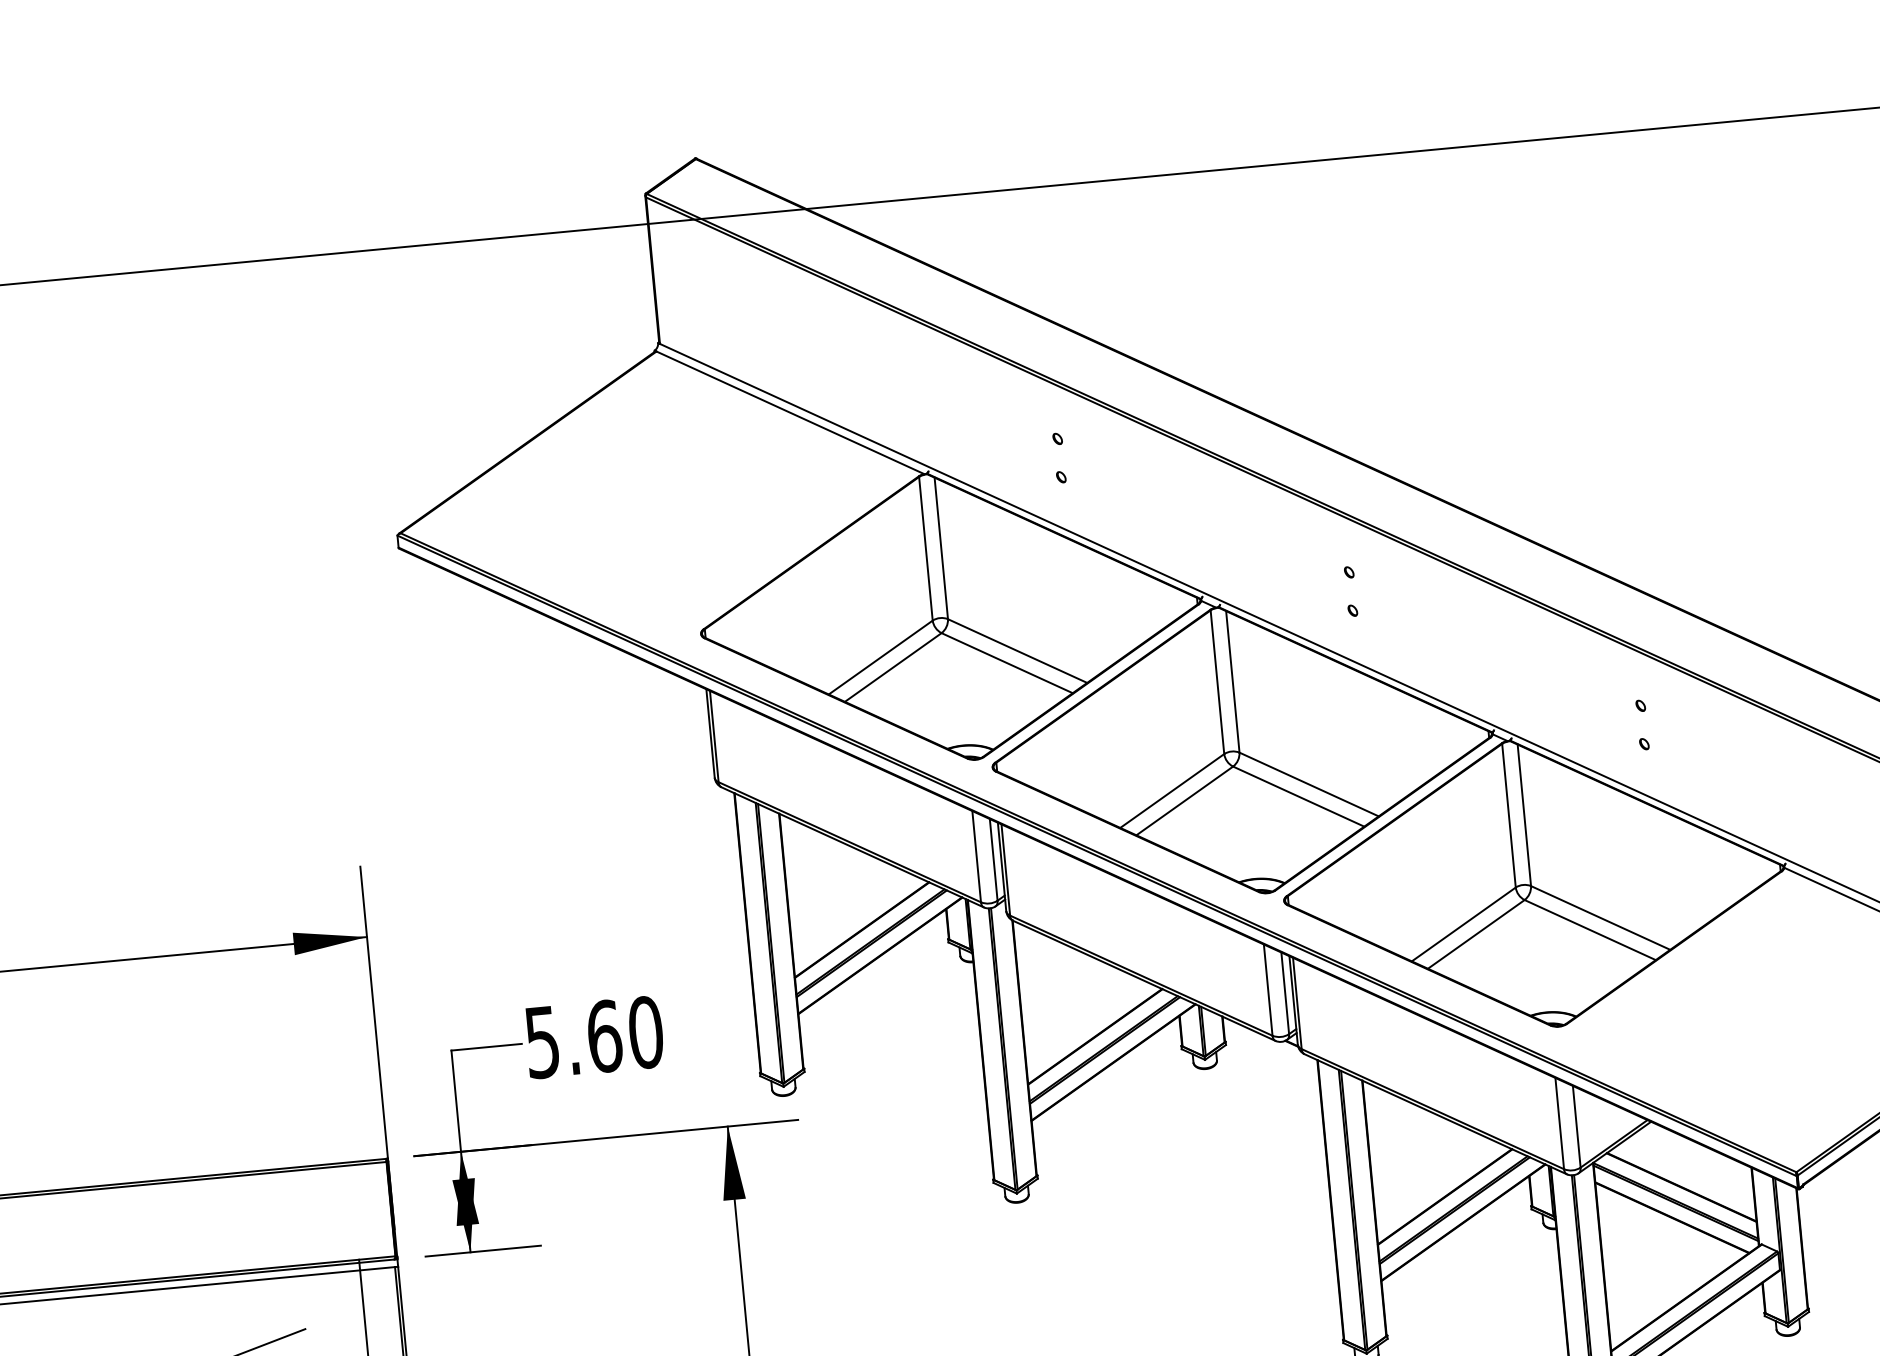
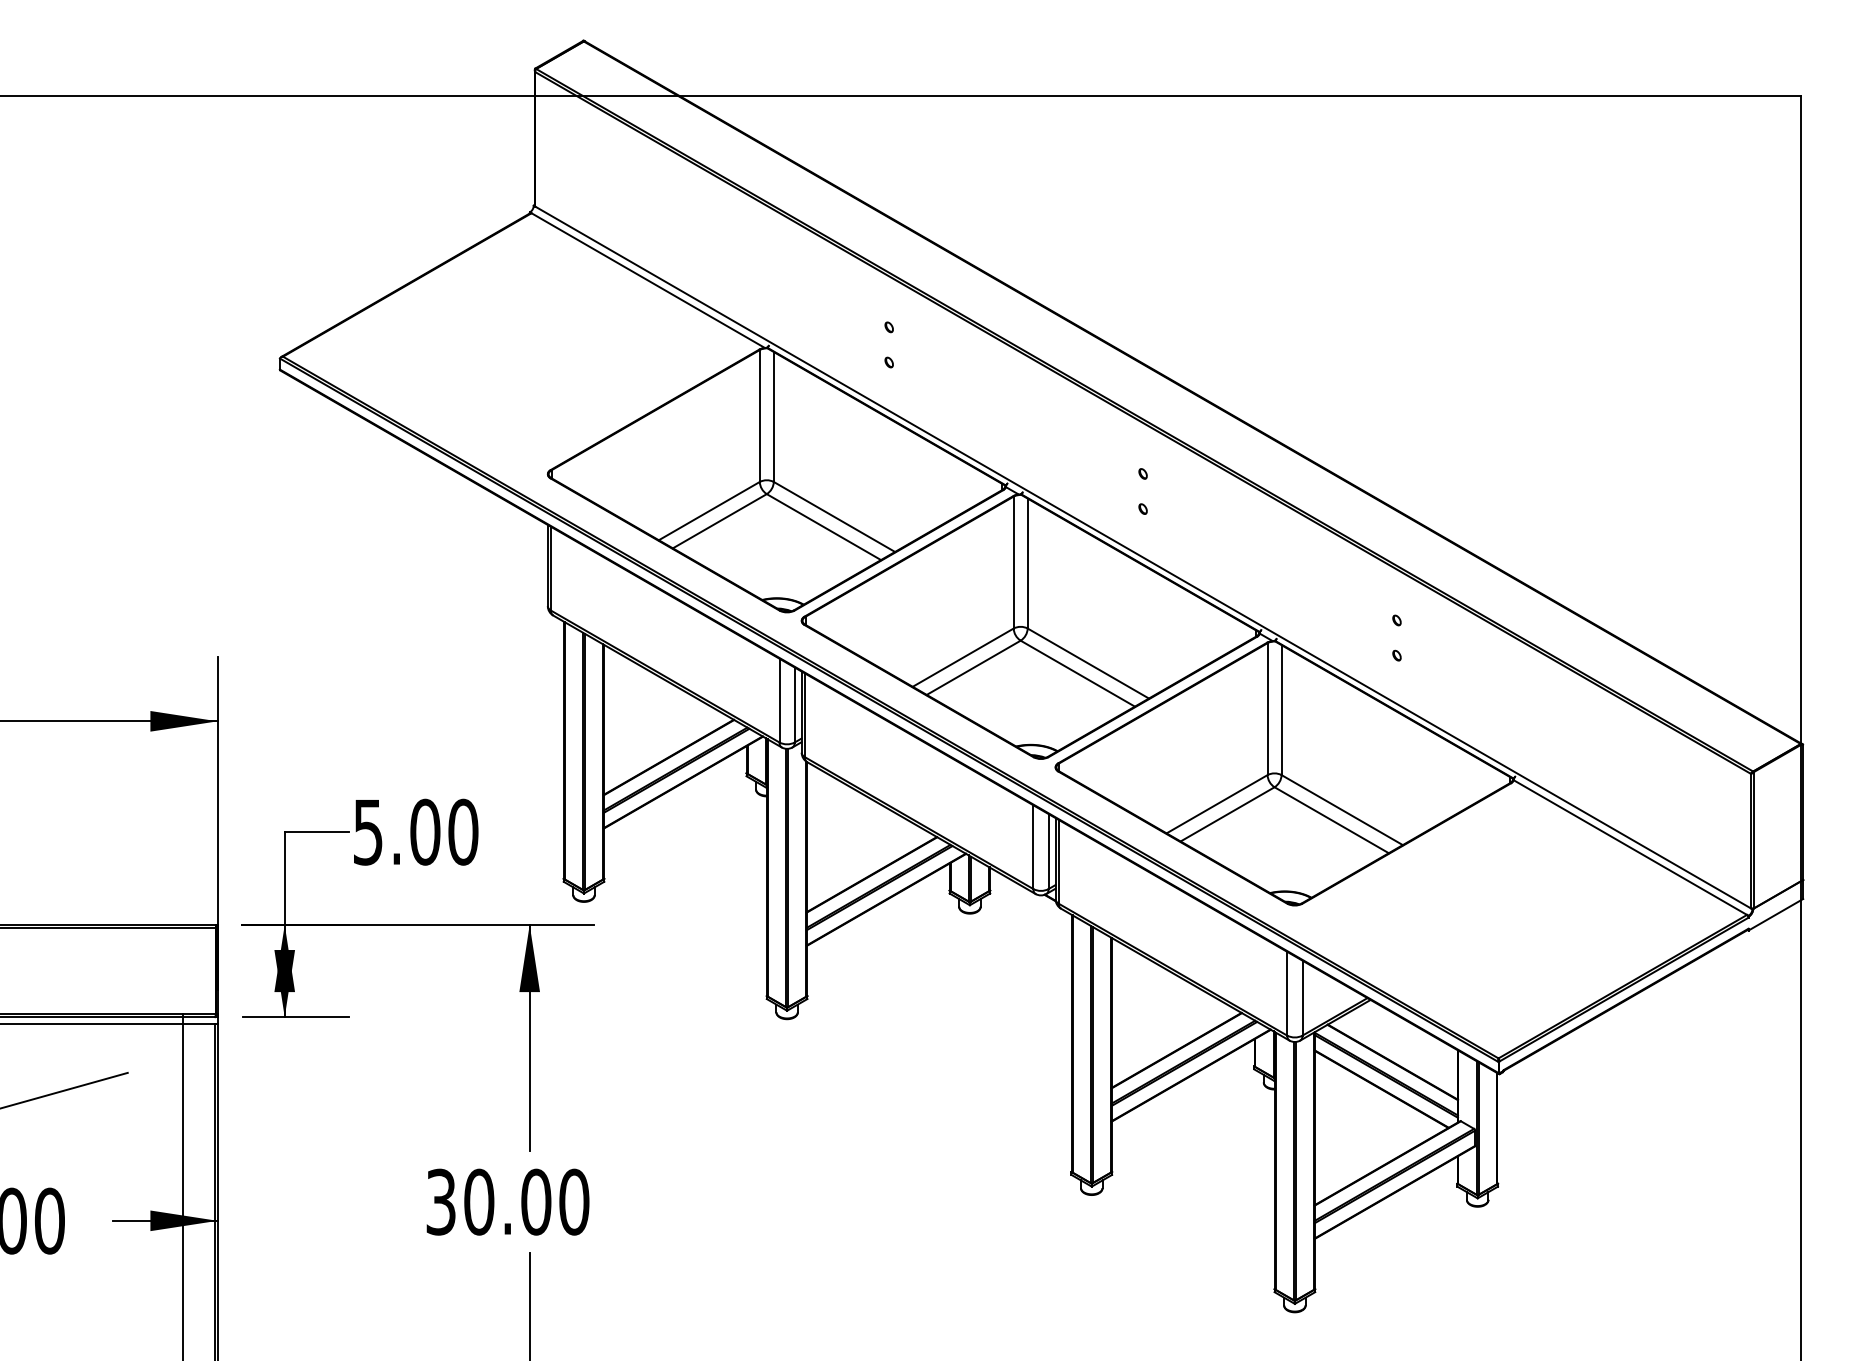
text: (604, 1035) -> (425, 831), 5.60 -> 5.00

